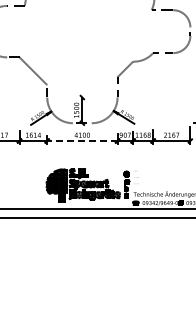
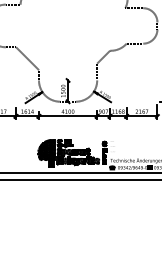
line: (81, 141) -> (67, 116), dashed -> solid

